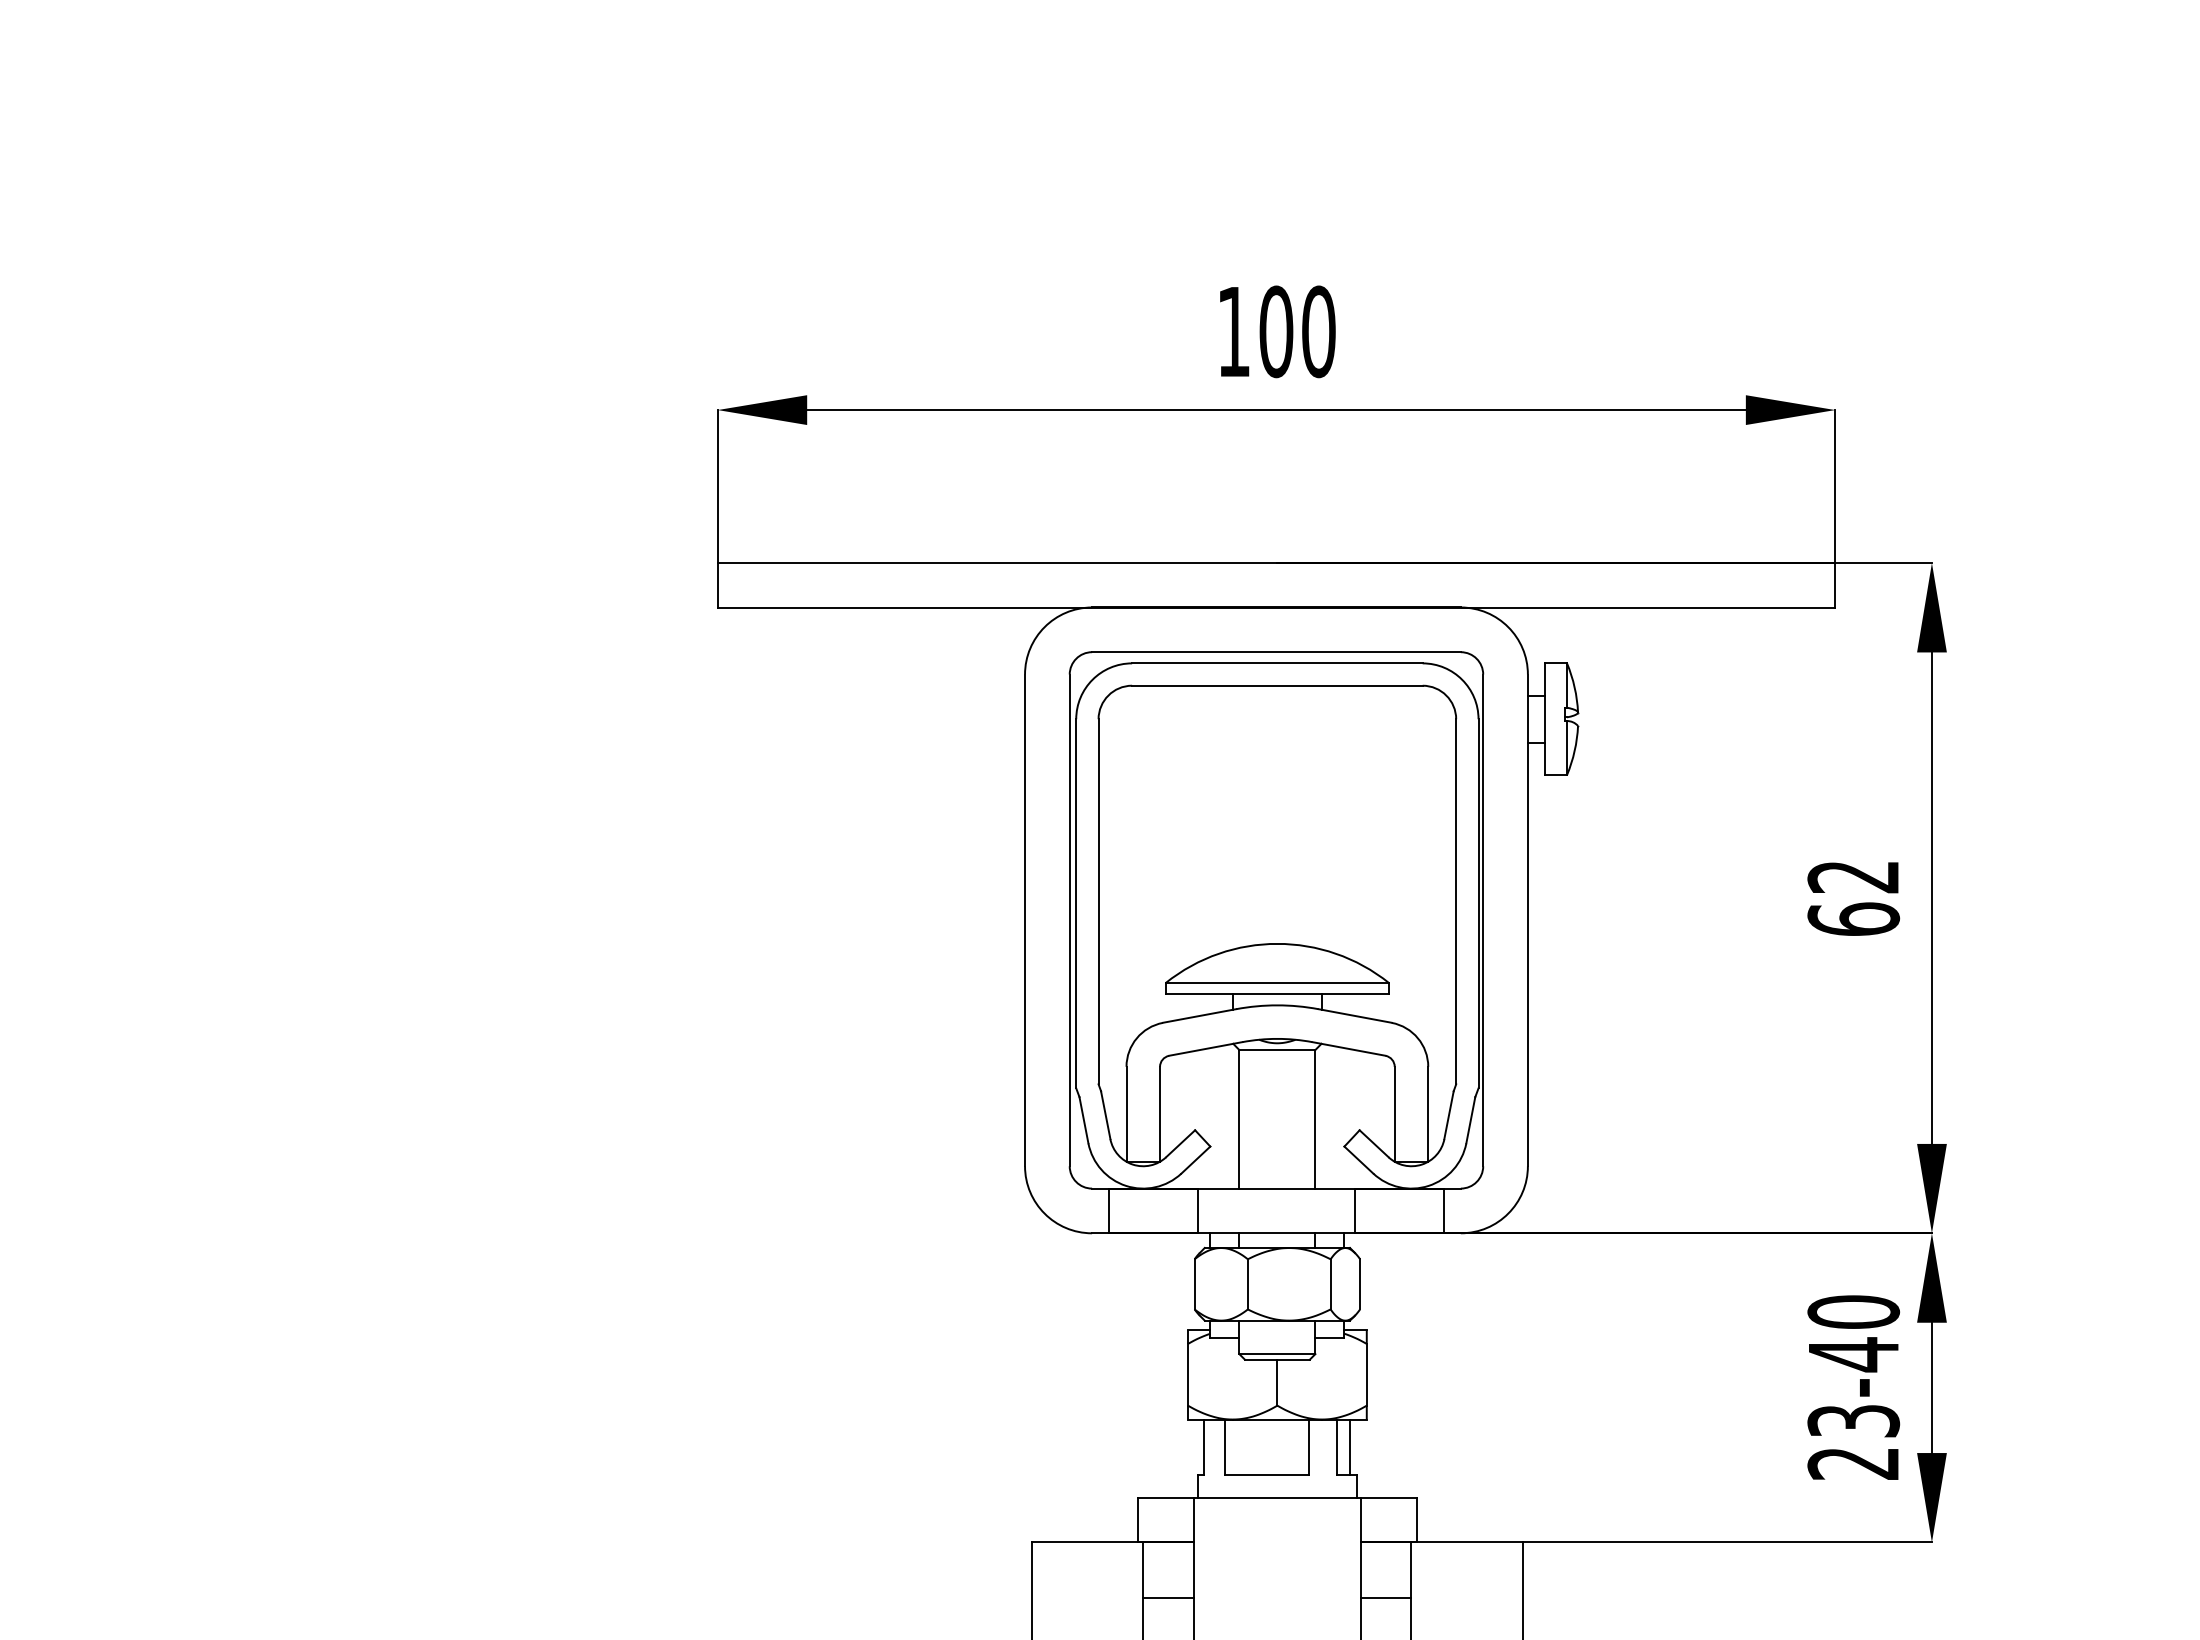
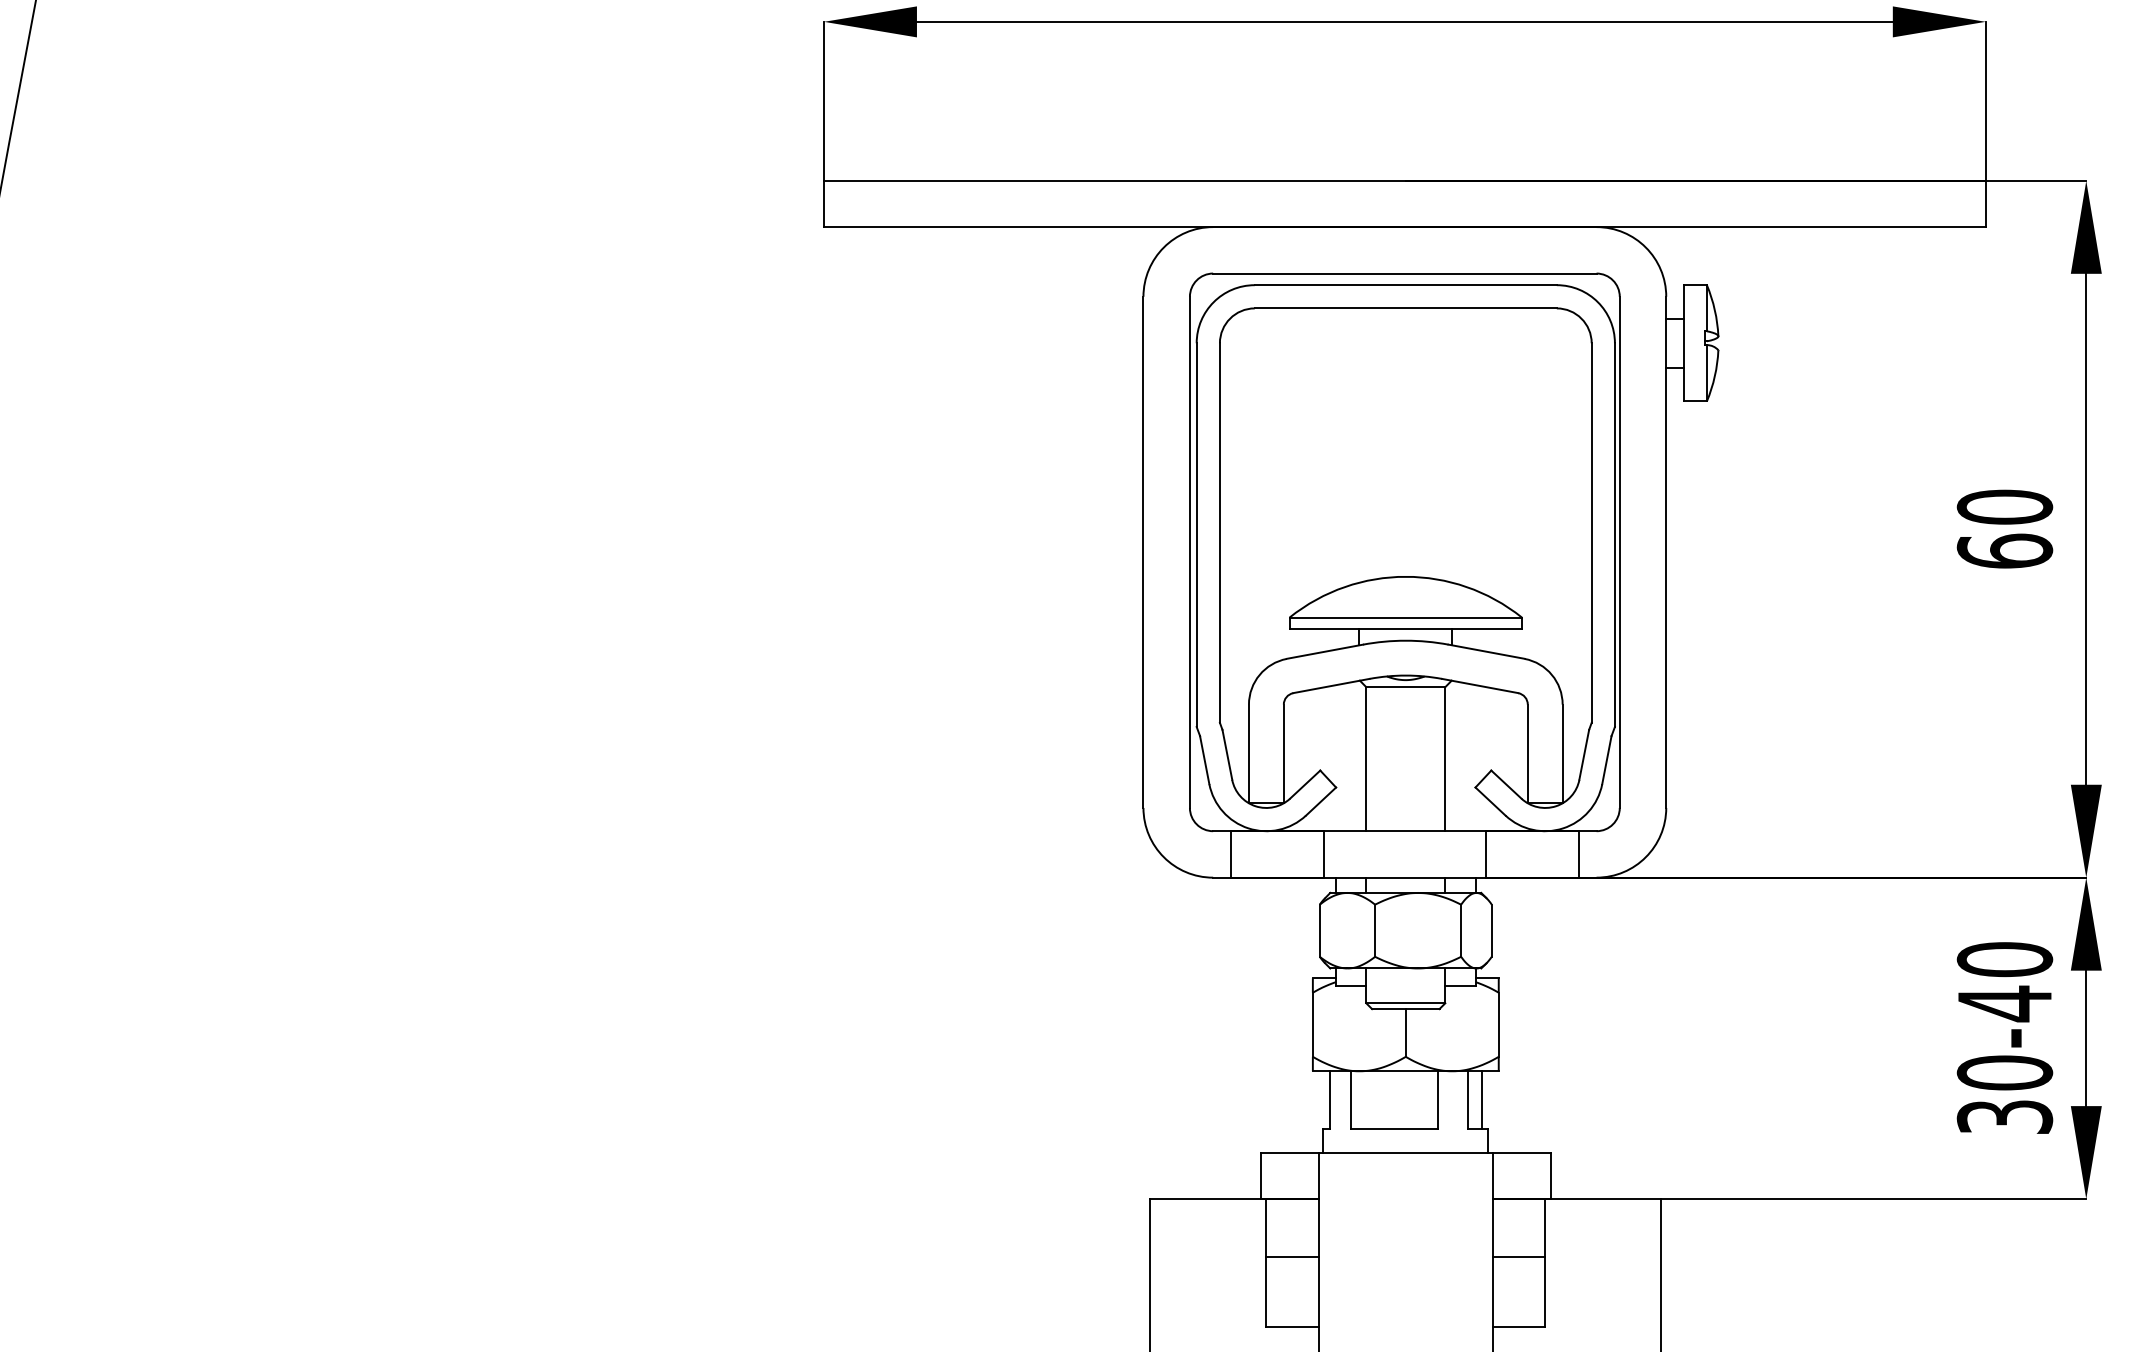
text: (1853, 876) -> (2004, 506), 62 -> 60
text: (1853, 1441) -> (2004, 1094), 23-40 -> 30-40

